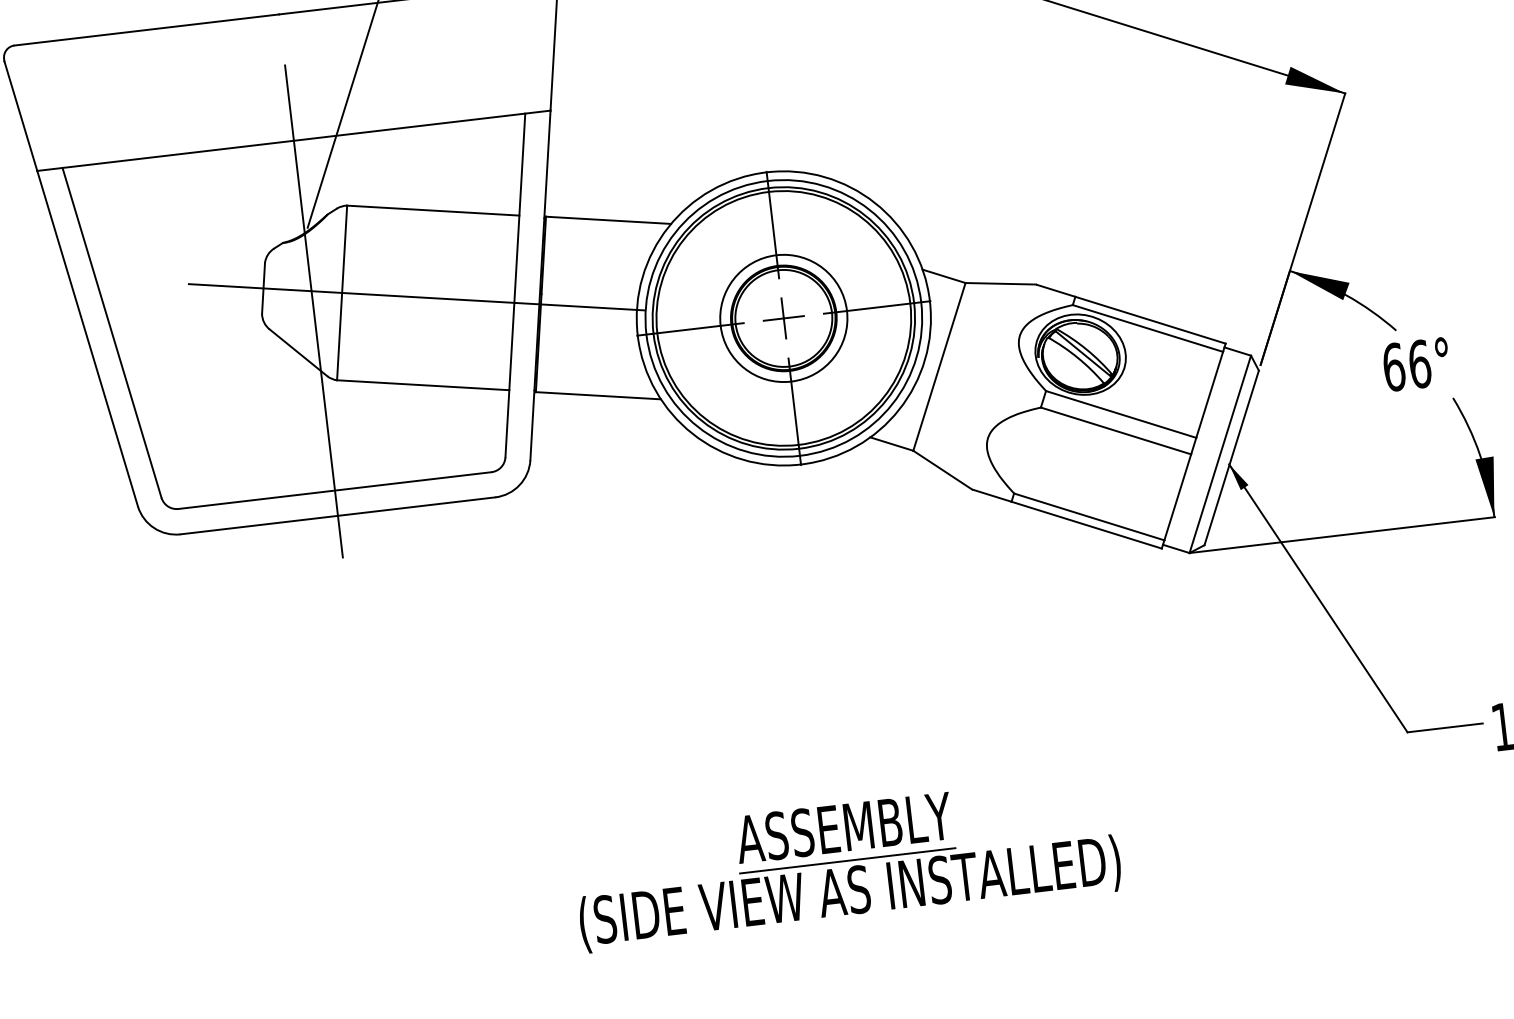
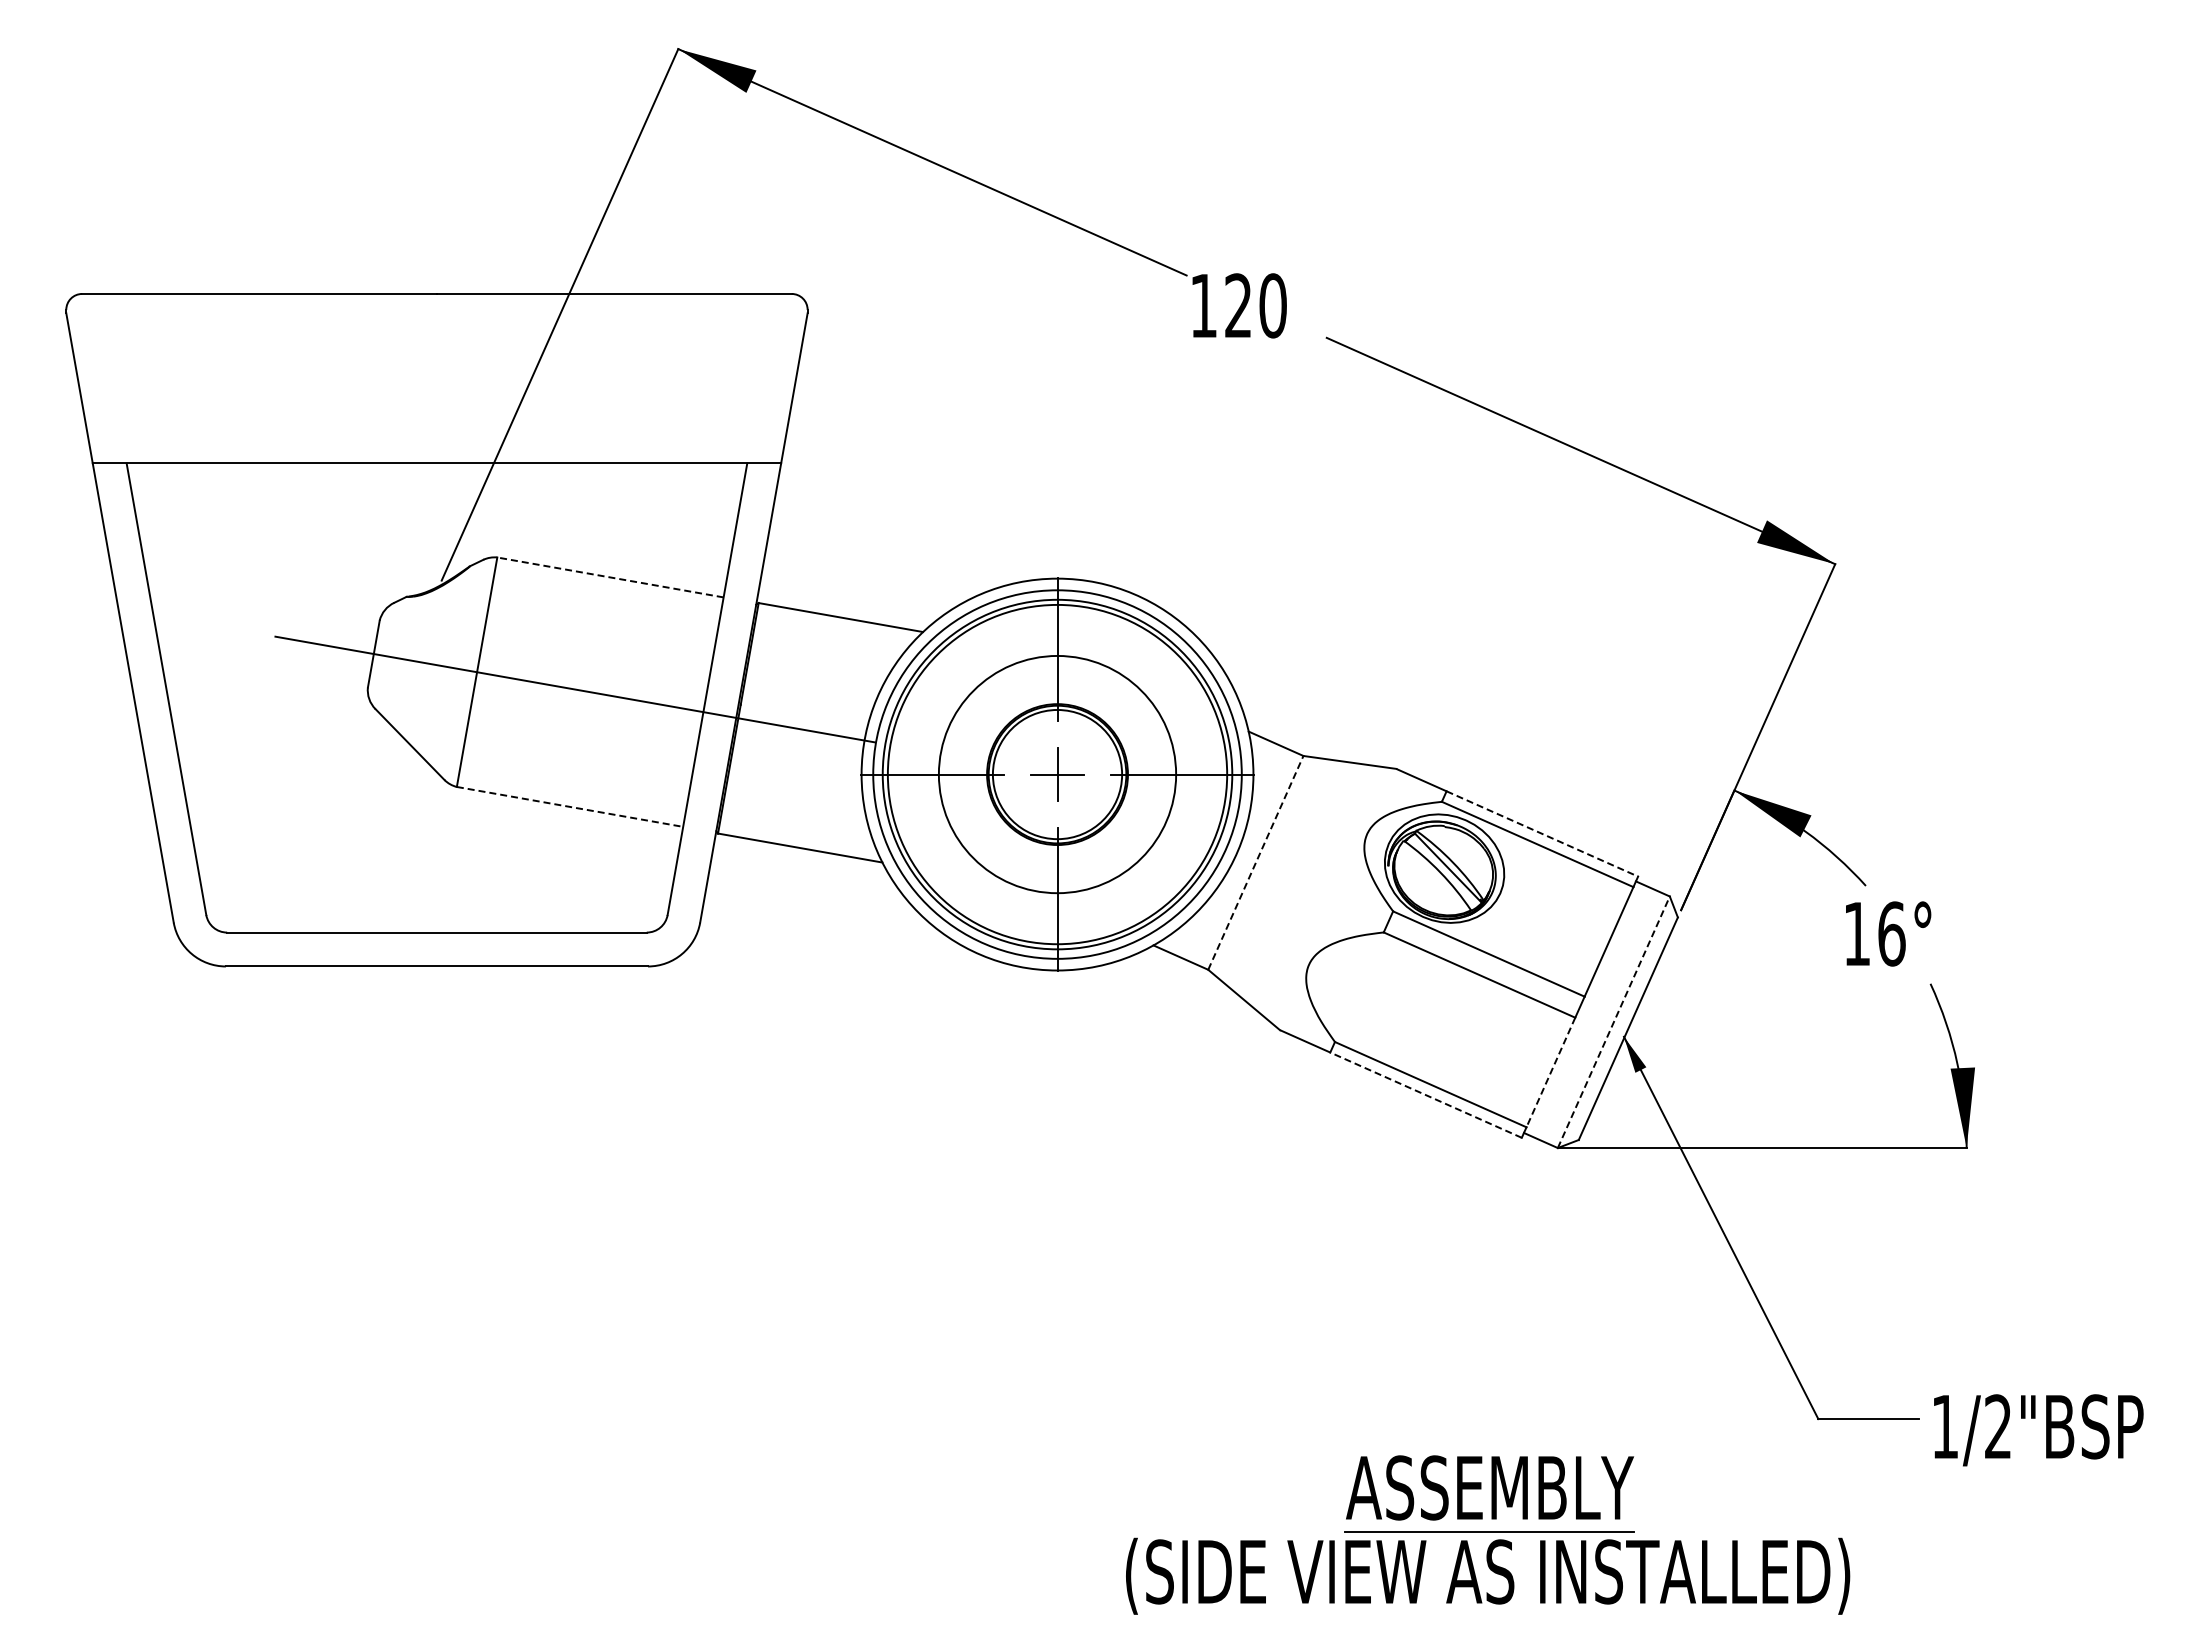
line: (433, 210) -> (610, 577), solid -> dashed
line: (313, 311) -> (436, 692), removed
circle: (783, 318) -> (1057, 774), size x1.4
line: (1150, 319) -> (1542, 833), solid -> dashed
line: (939, 366) -> (1256, 862), solid -> dashed
text: (1394, 366) -> (1857, 933), 66° -> 16°
line: (423, 384) -> (570, 806), solid -> dashed
line: (1220, 454) -> (1613, 1022), solid -> dashed
line: (1177, 497) -> (1550, 1072), solid -> dashed
line: (1087, 525) -> (1426, 1095), solid -> dashed
part: (847, 862) -> (1488, 1534), moved

